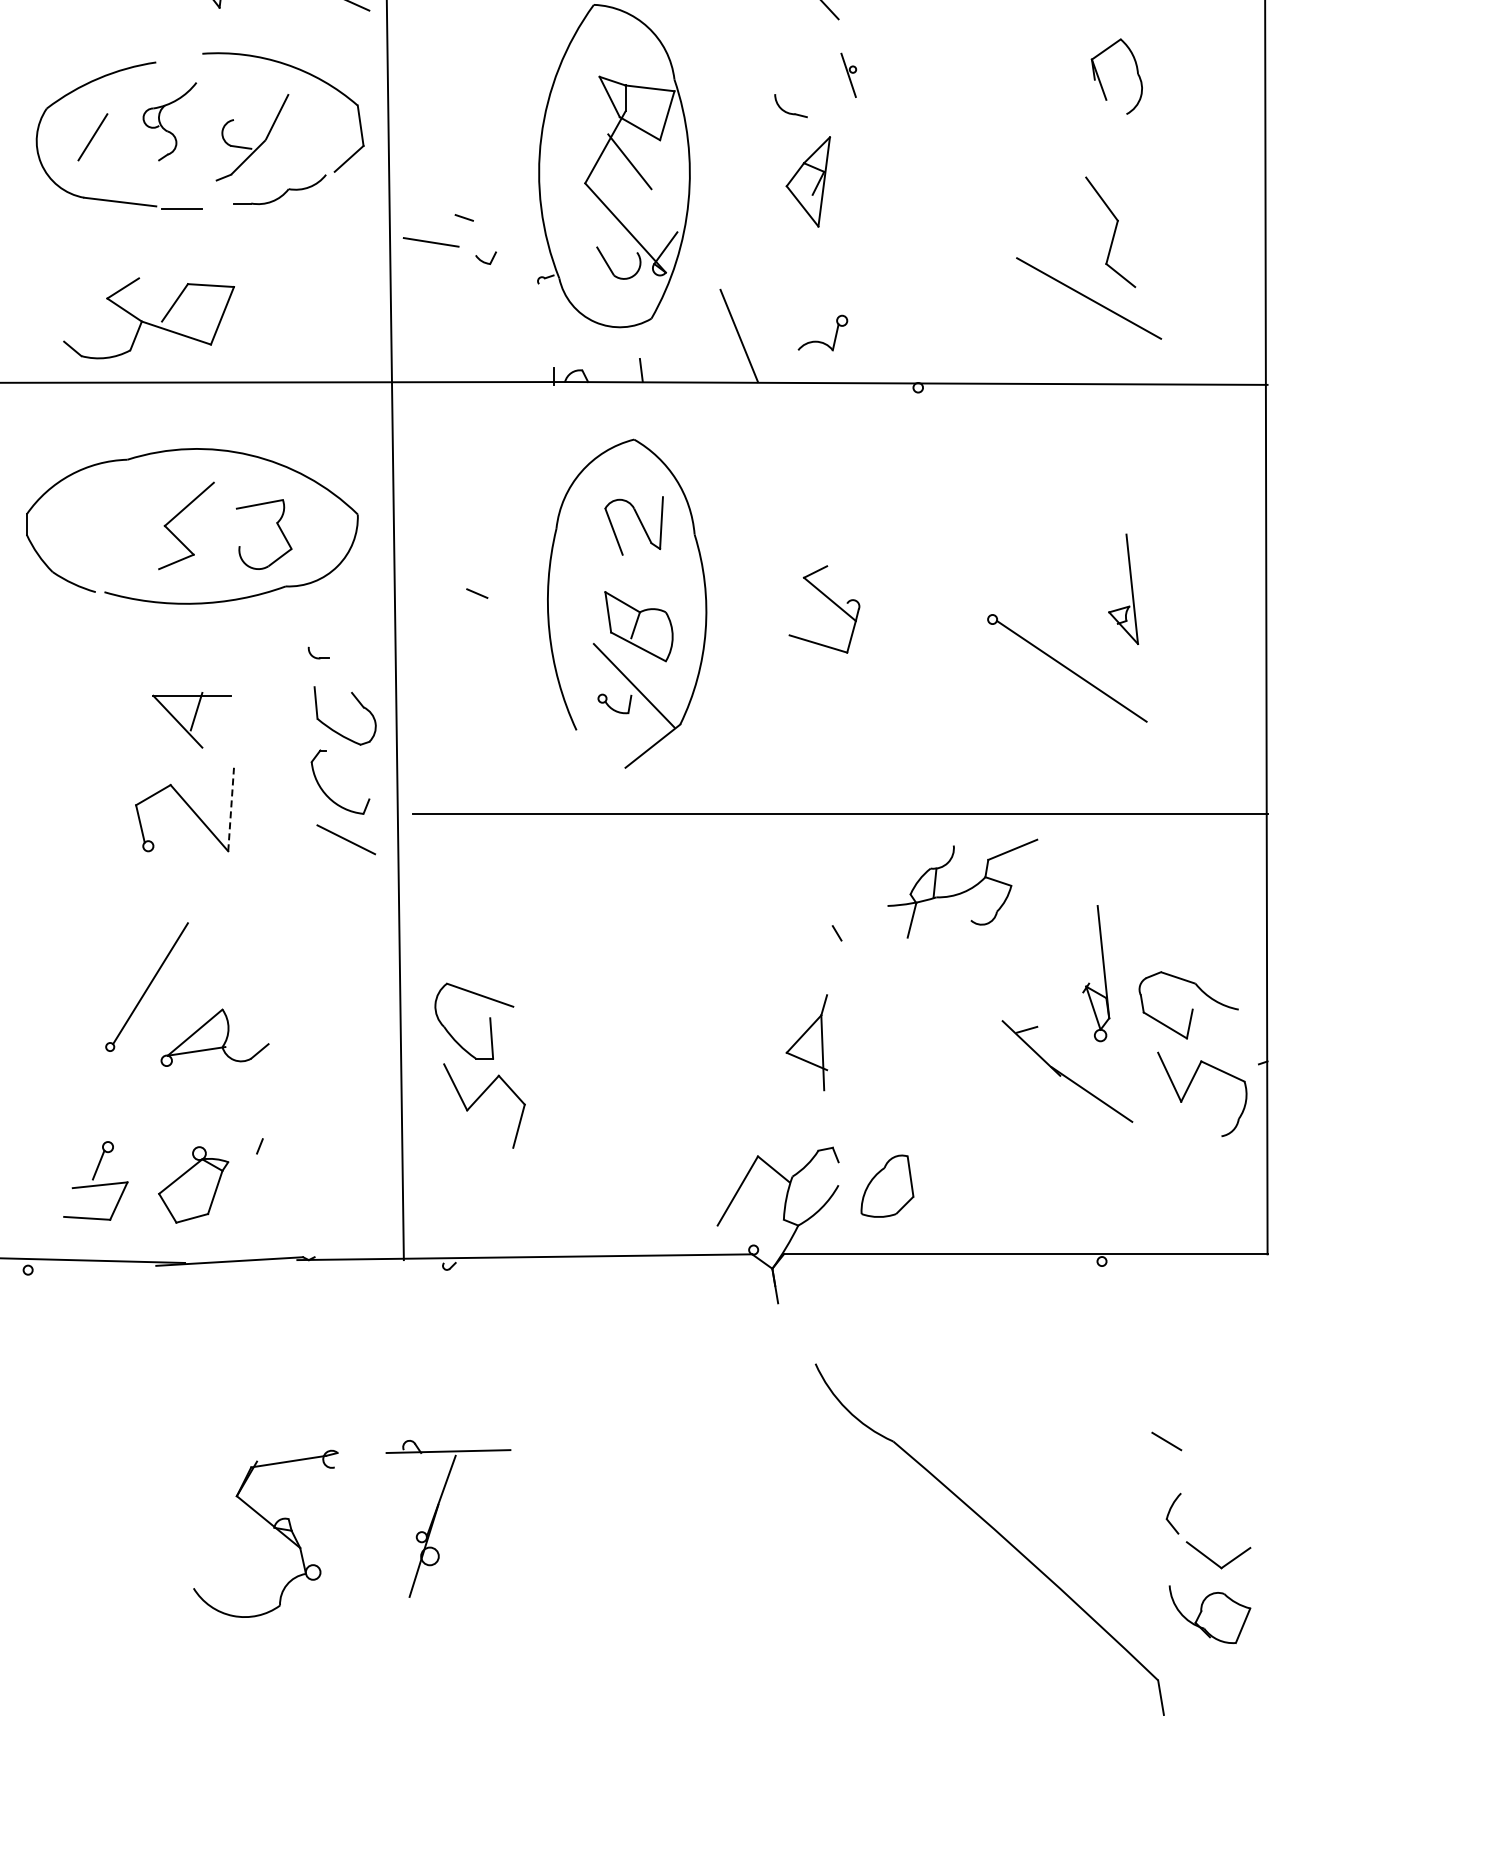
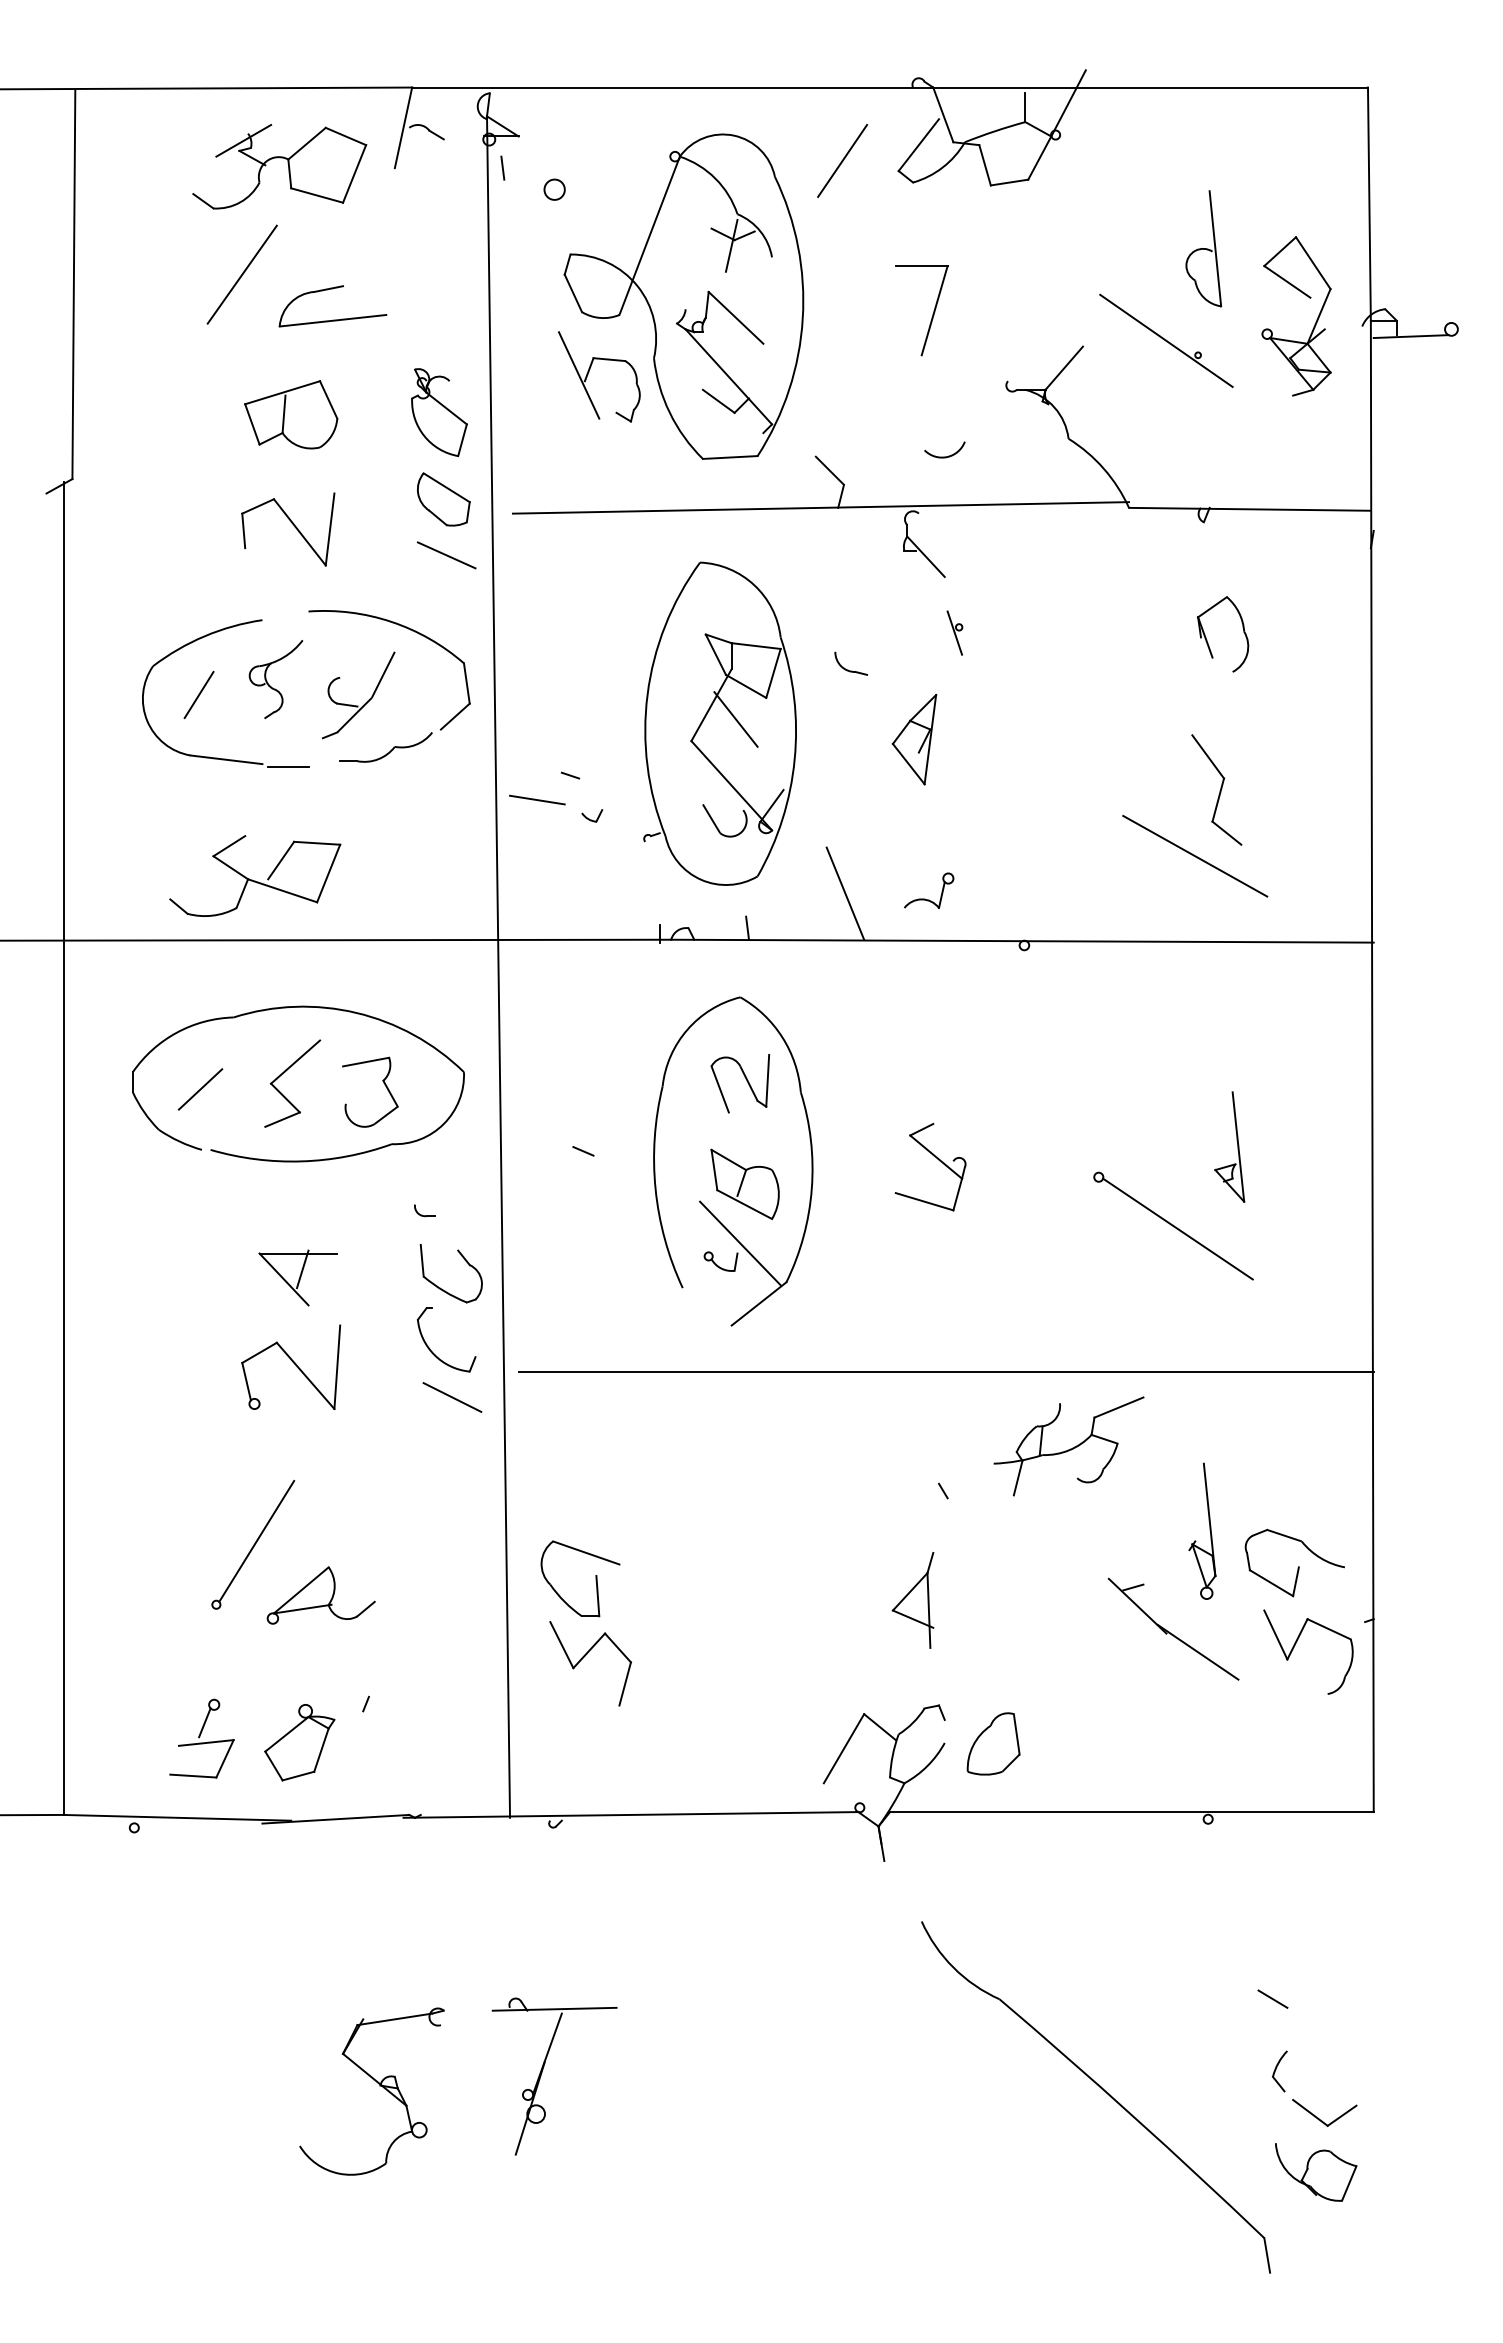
part: (788, 111) -> (848, 669), moved
line: (94, 531) -> (200, 1089), added
line: (231, 809) -> (337, 1367), dashed -> solid

